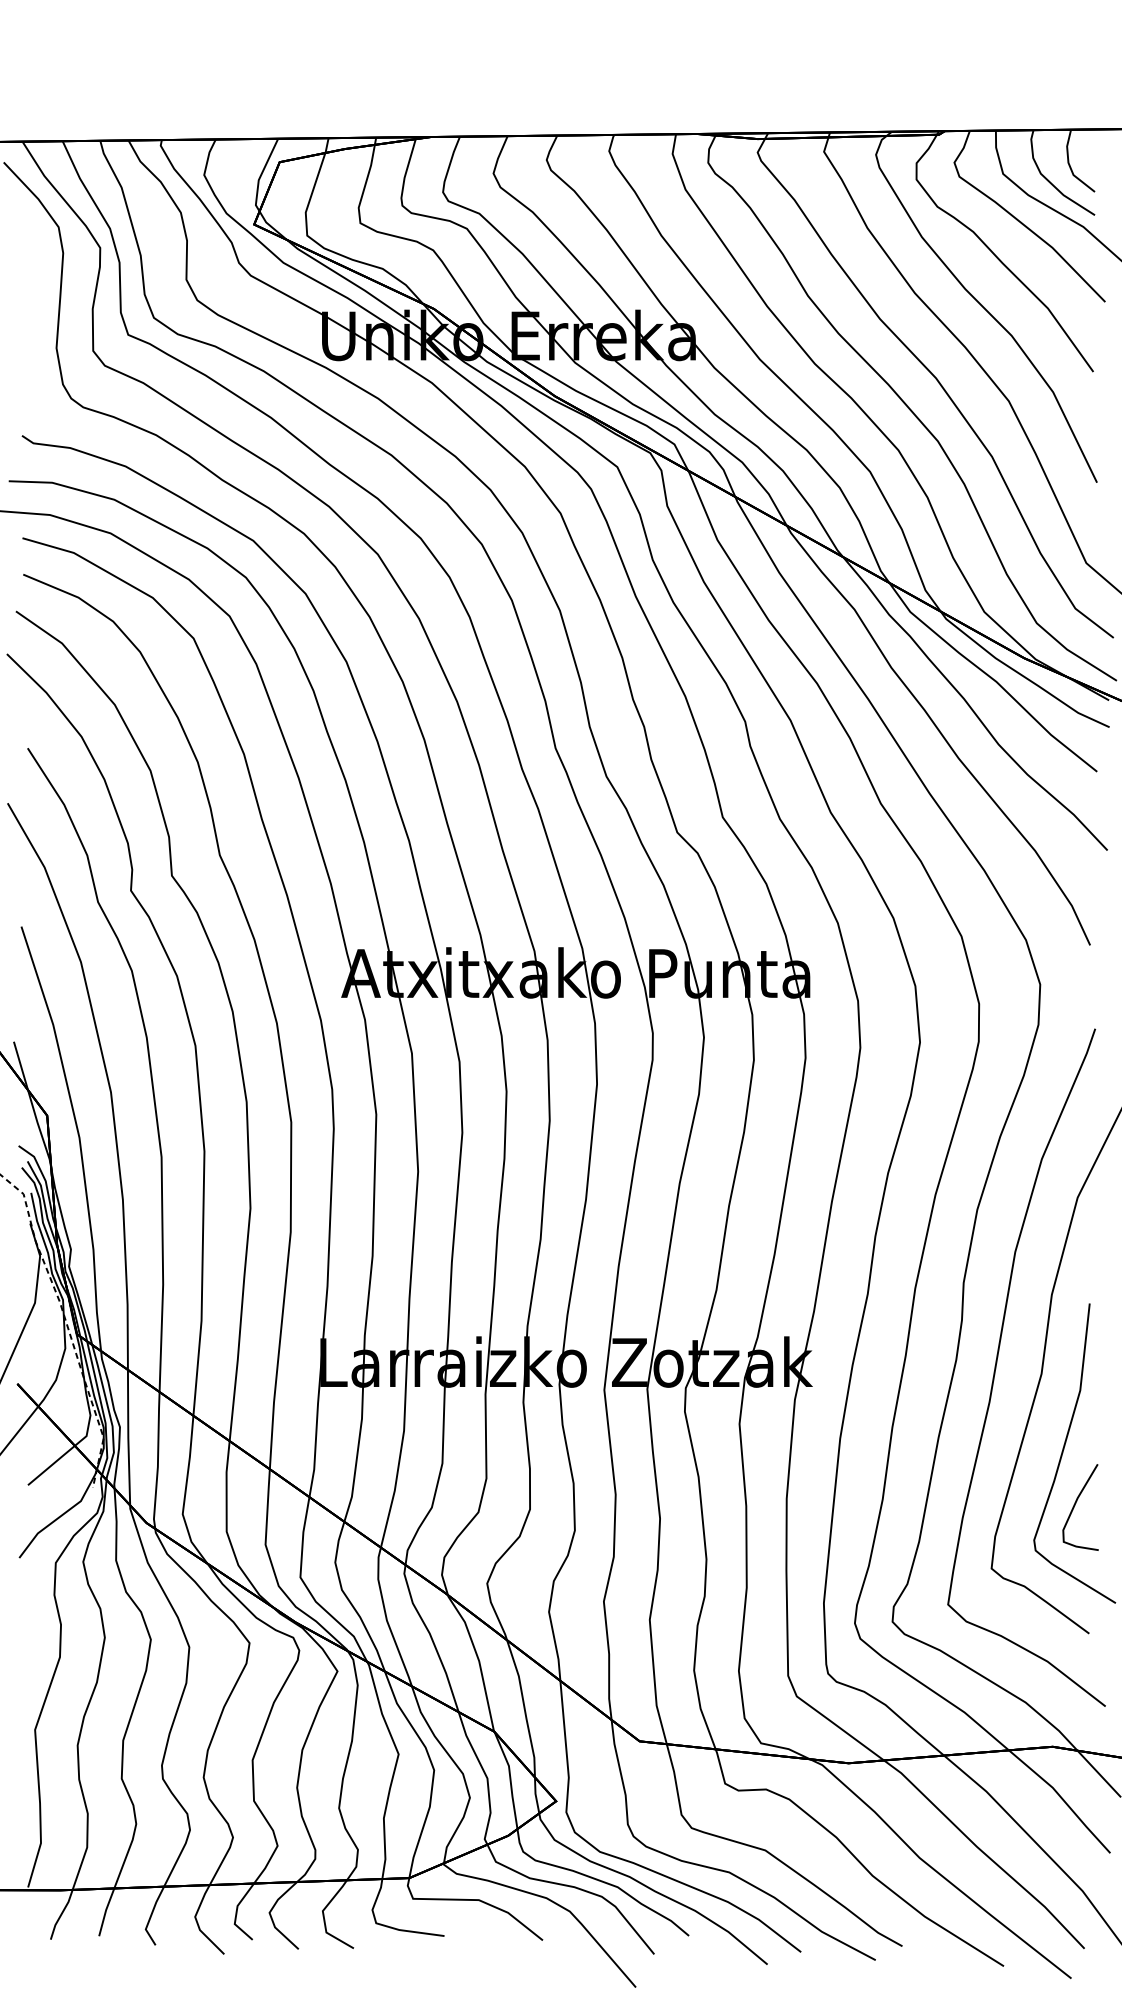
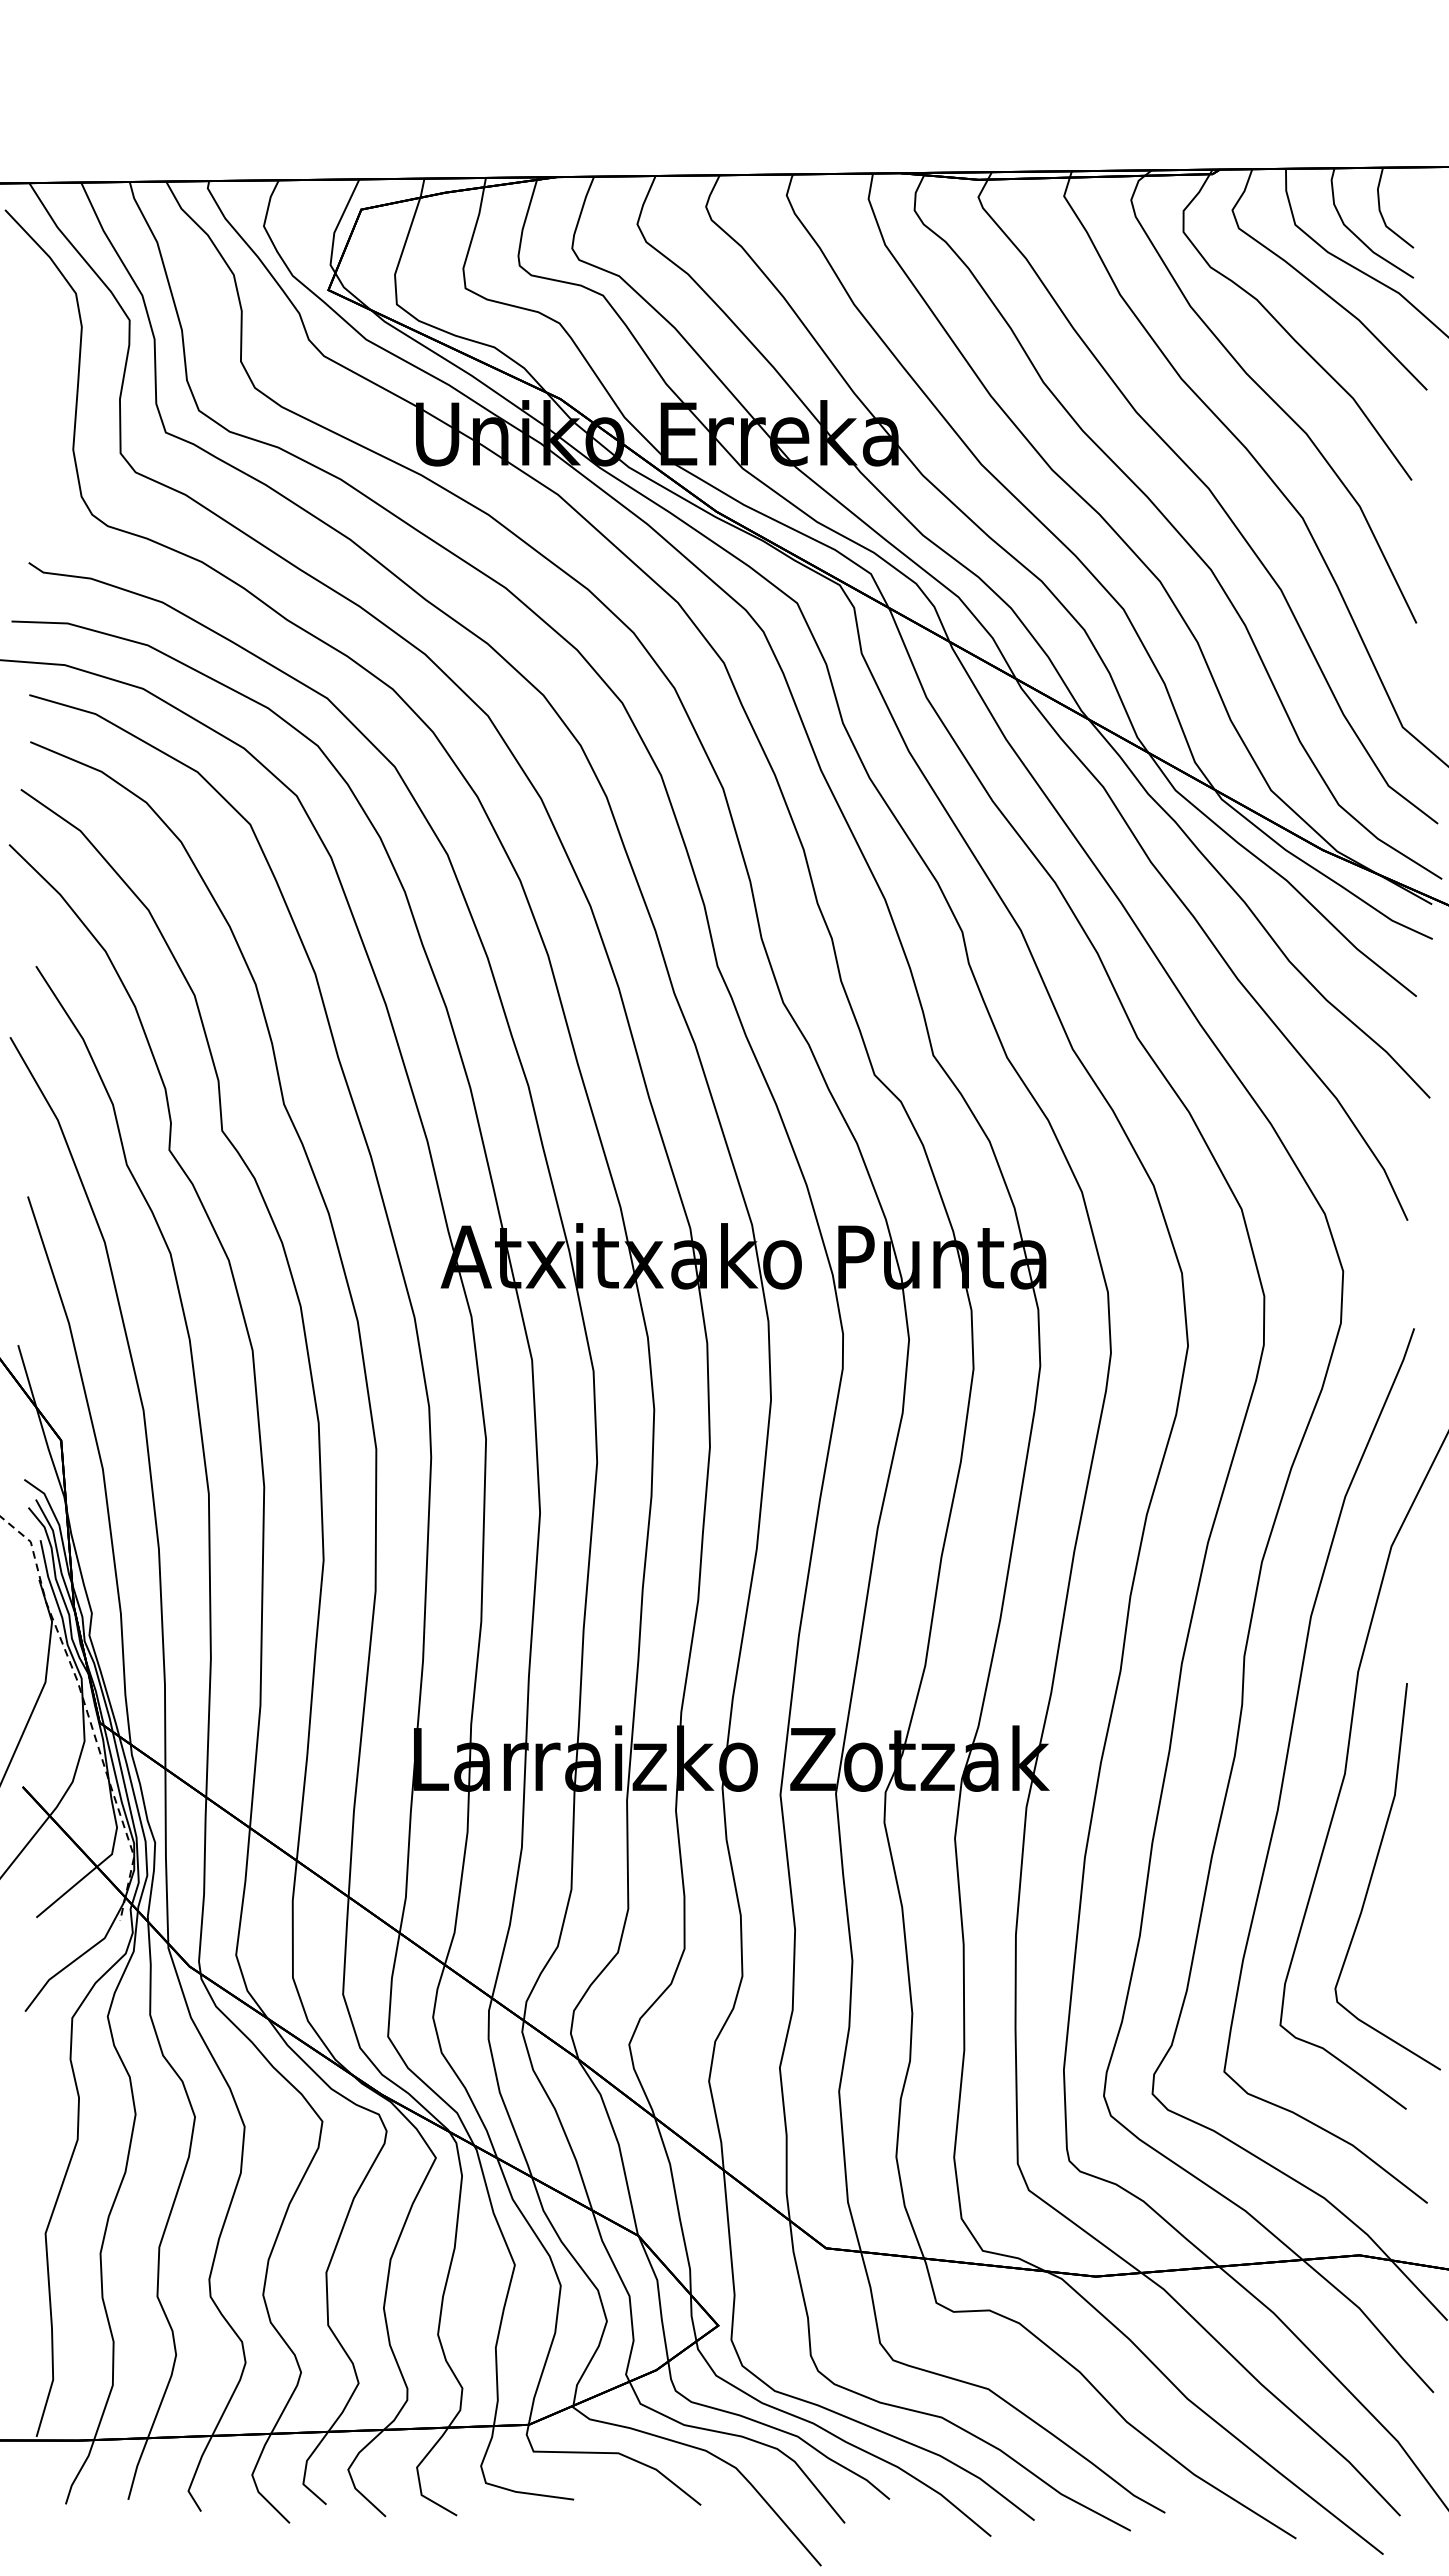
curve: (1075, 1505) -> (1388, 1943), removed

